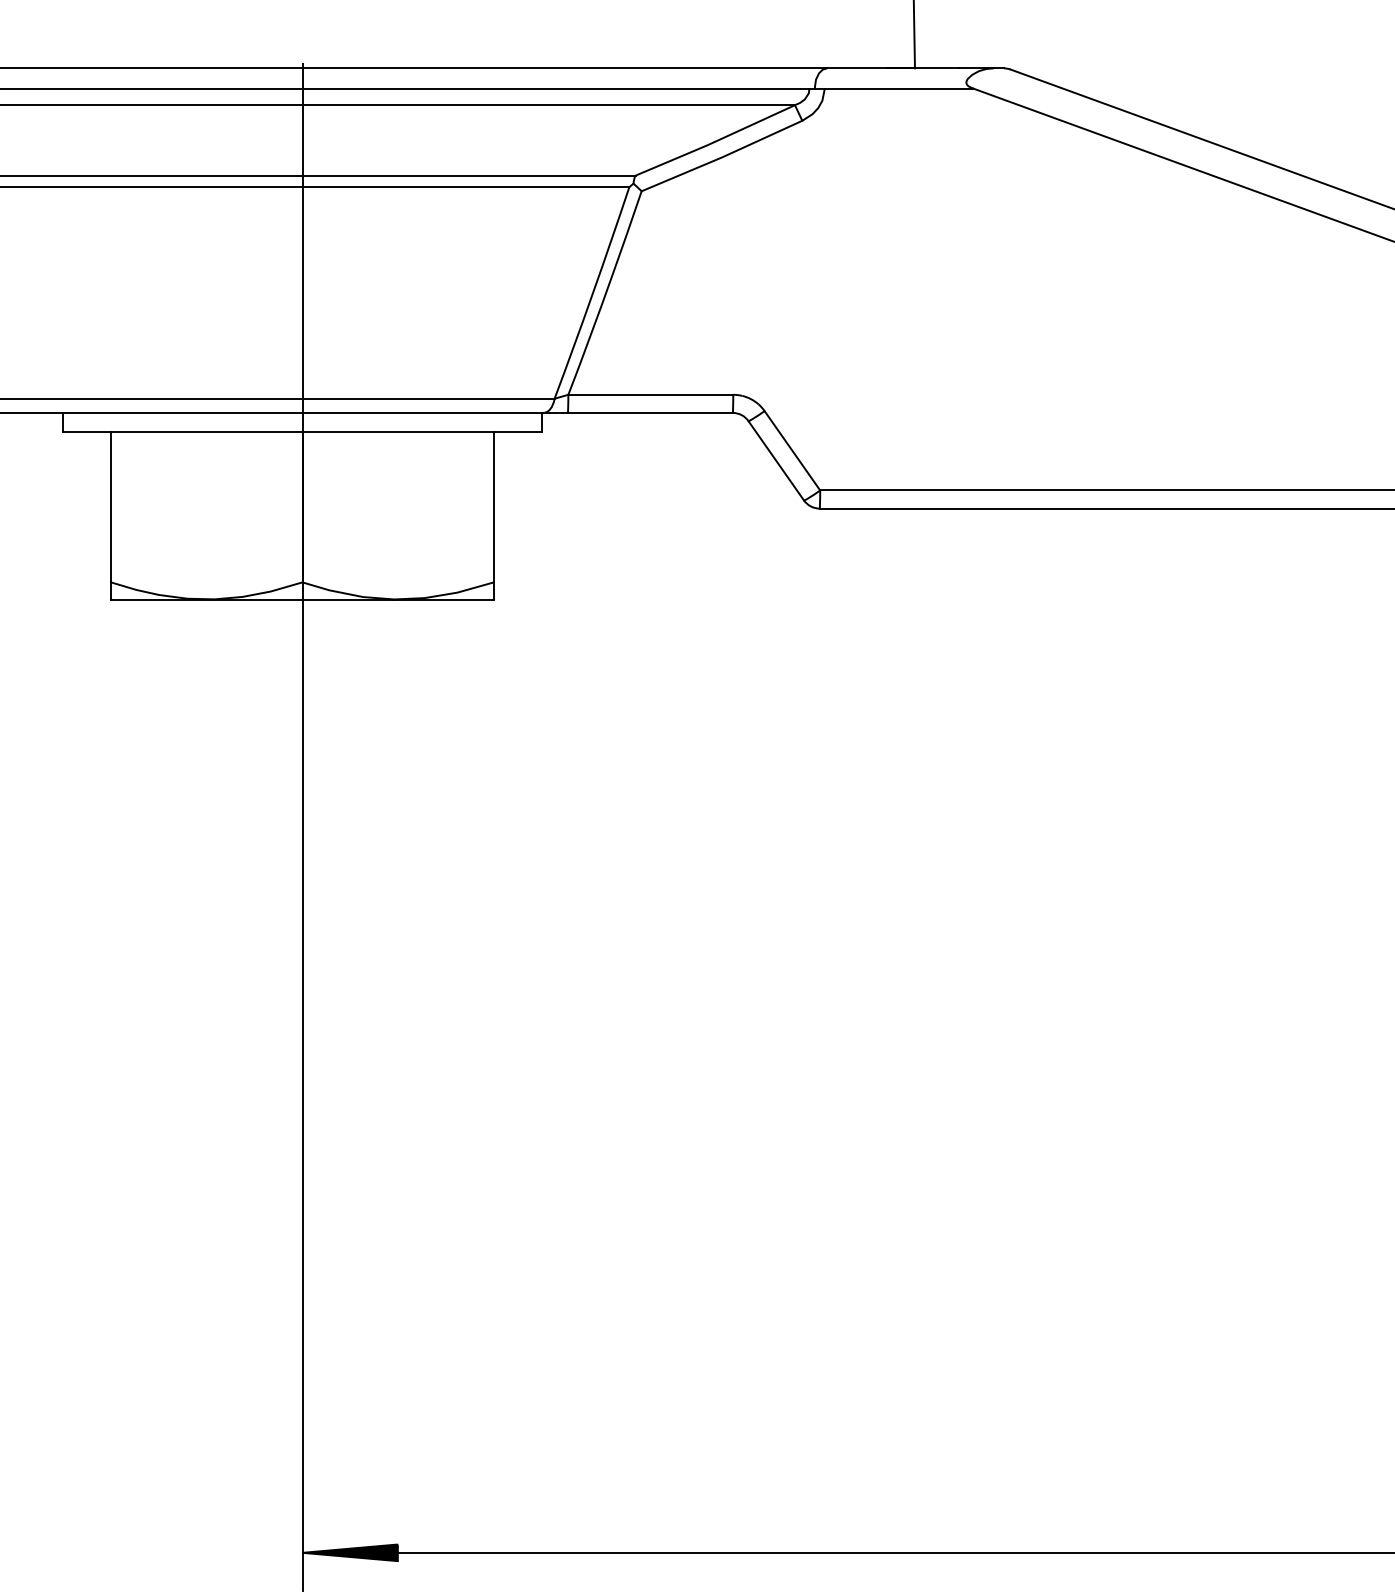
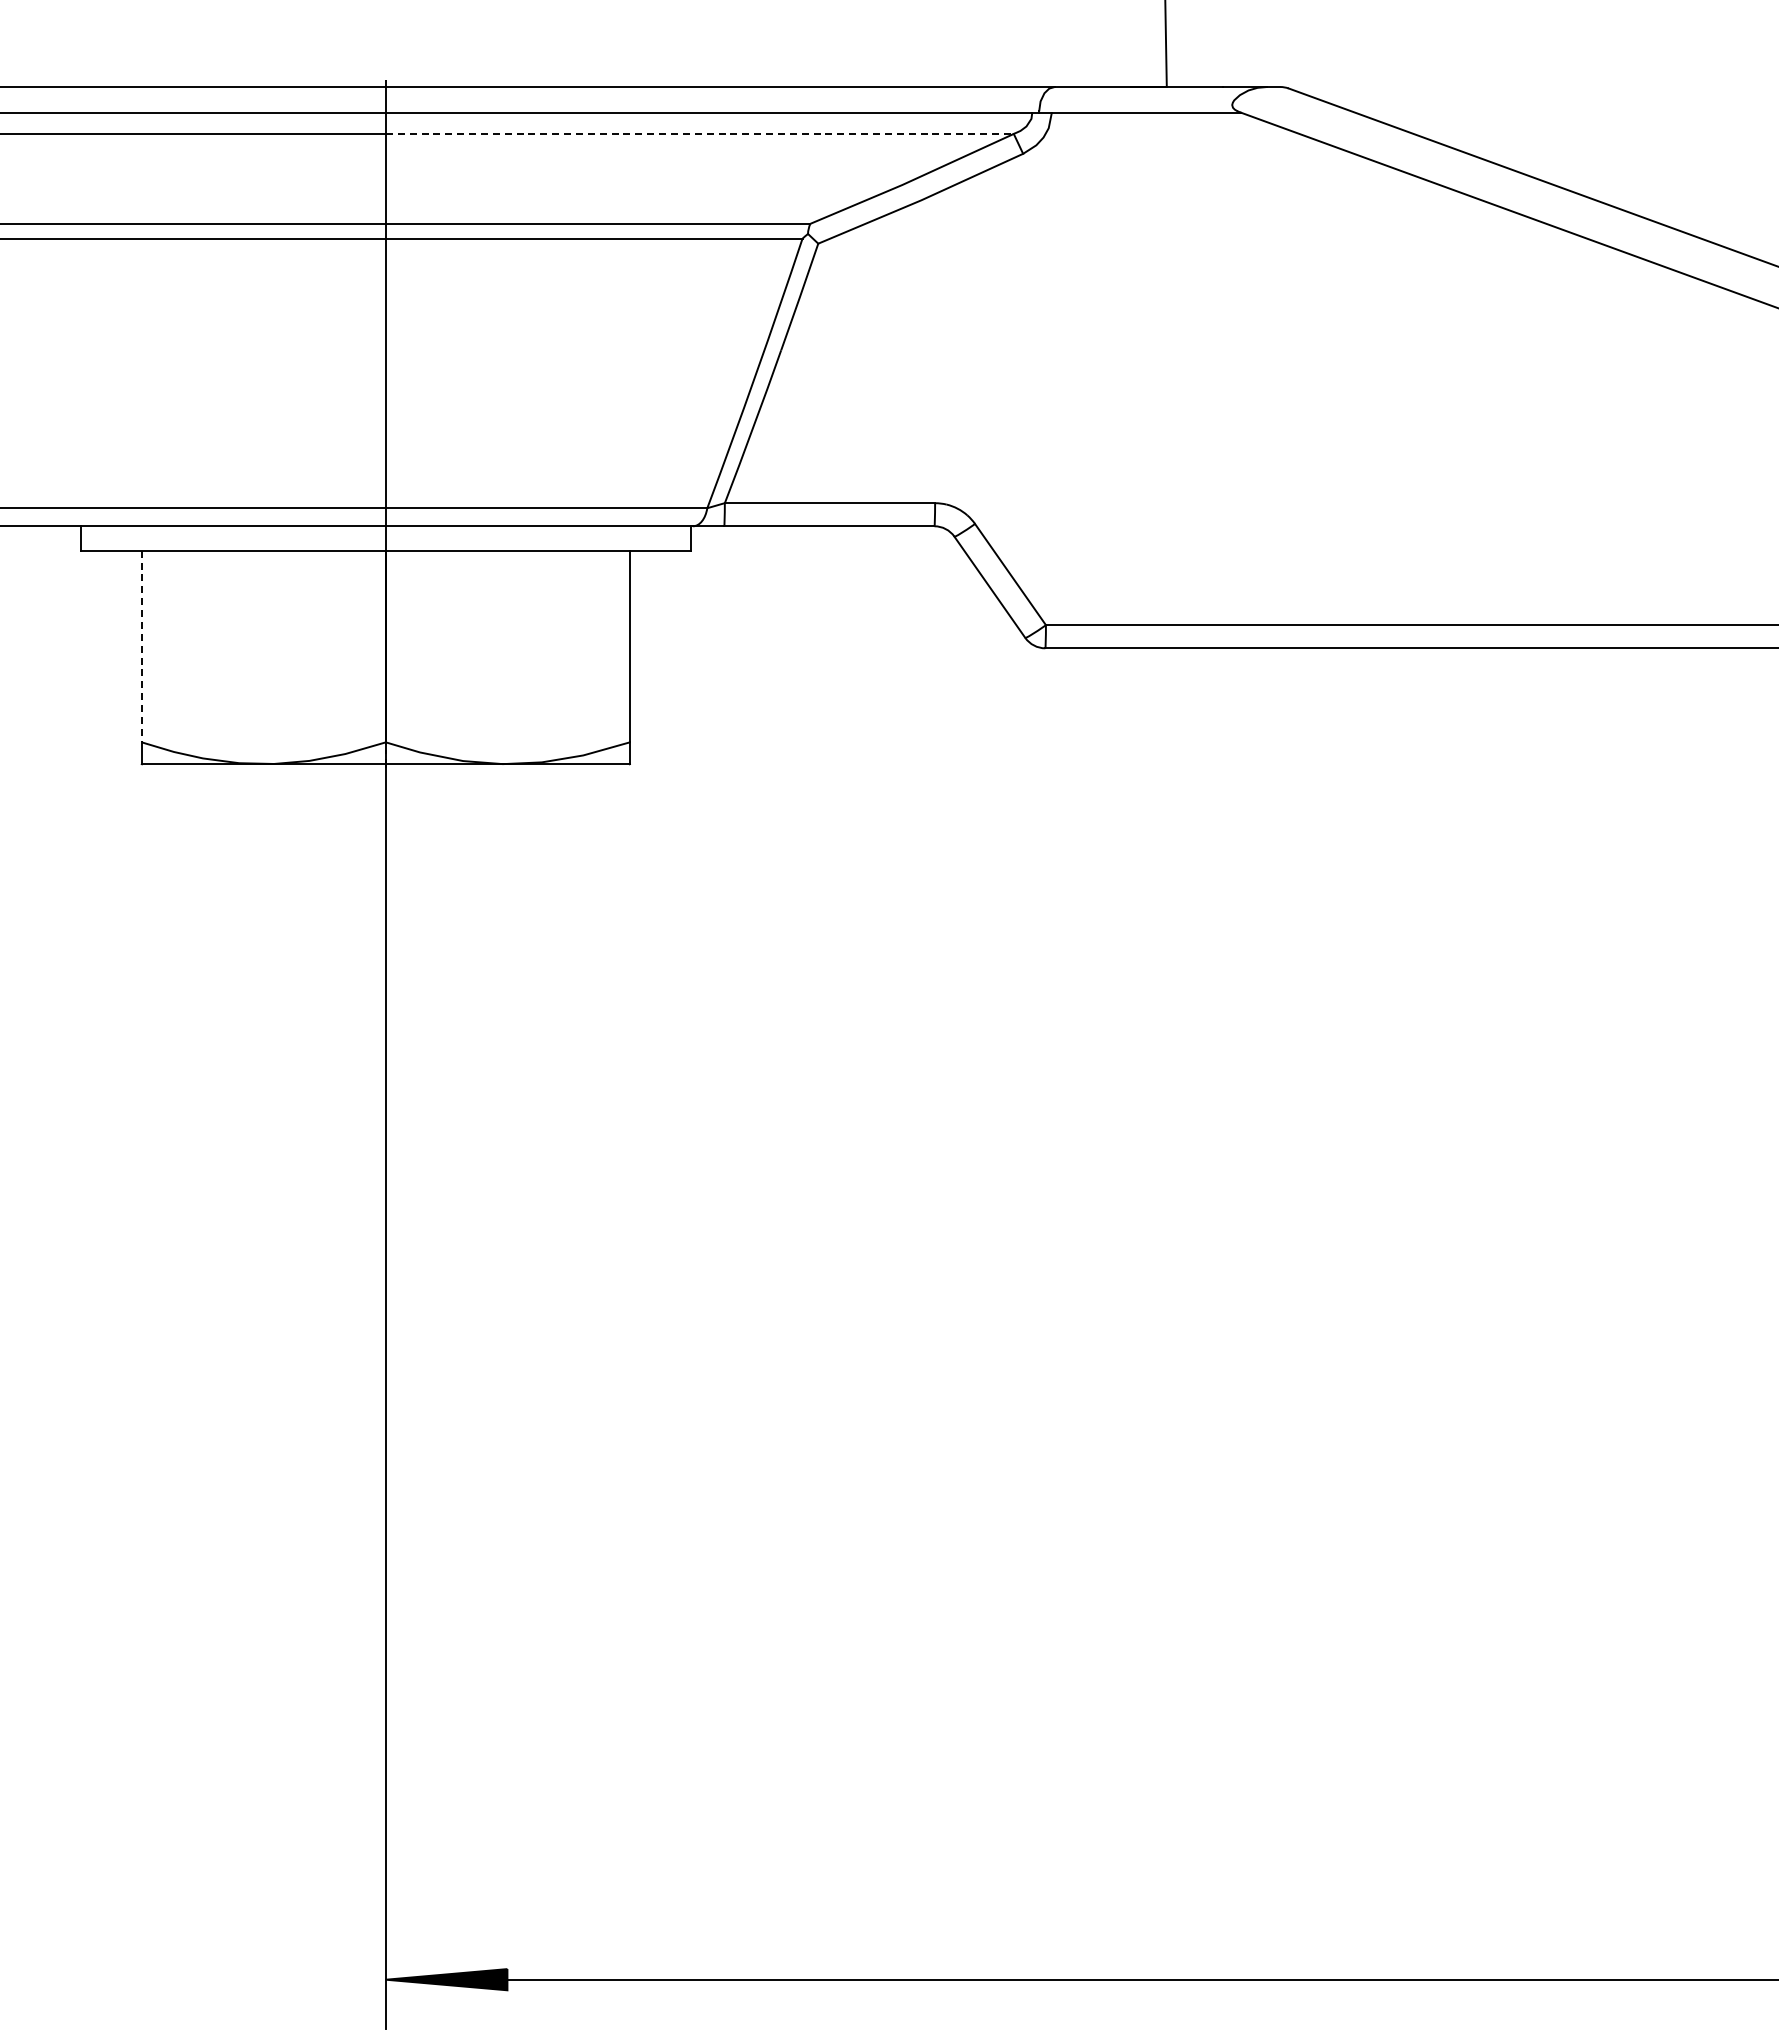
line: (548, 104) -> (699, 133), solid -> dashed
line: (110, 507) -> (141, 646), solid -> dashed

